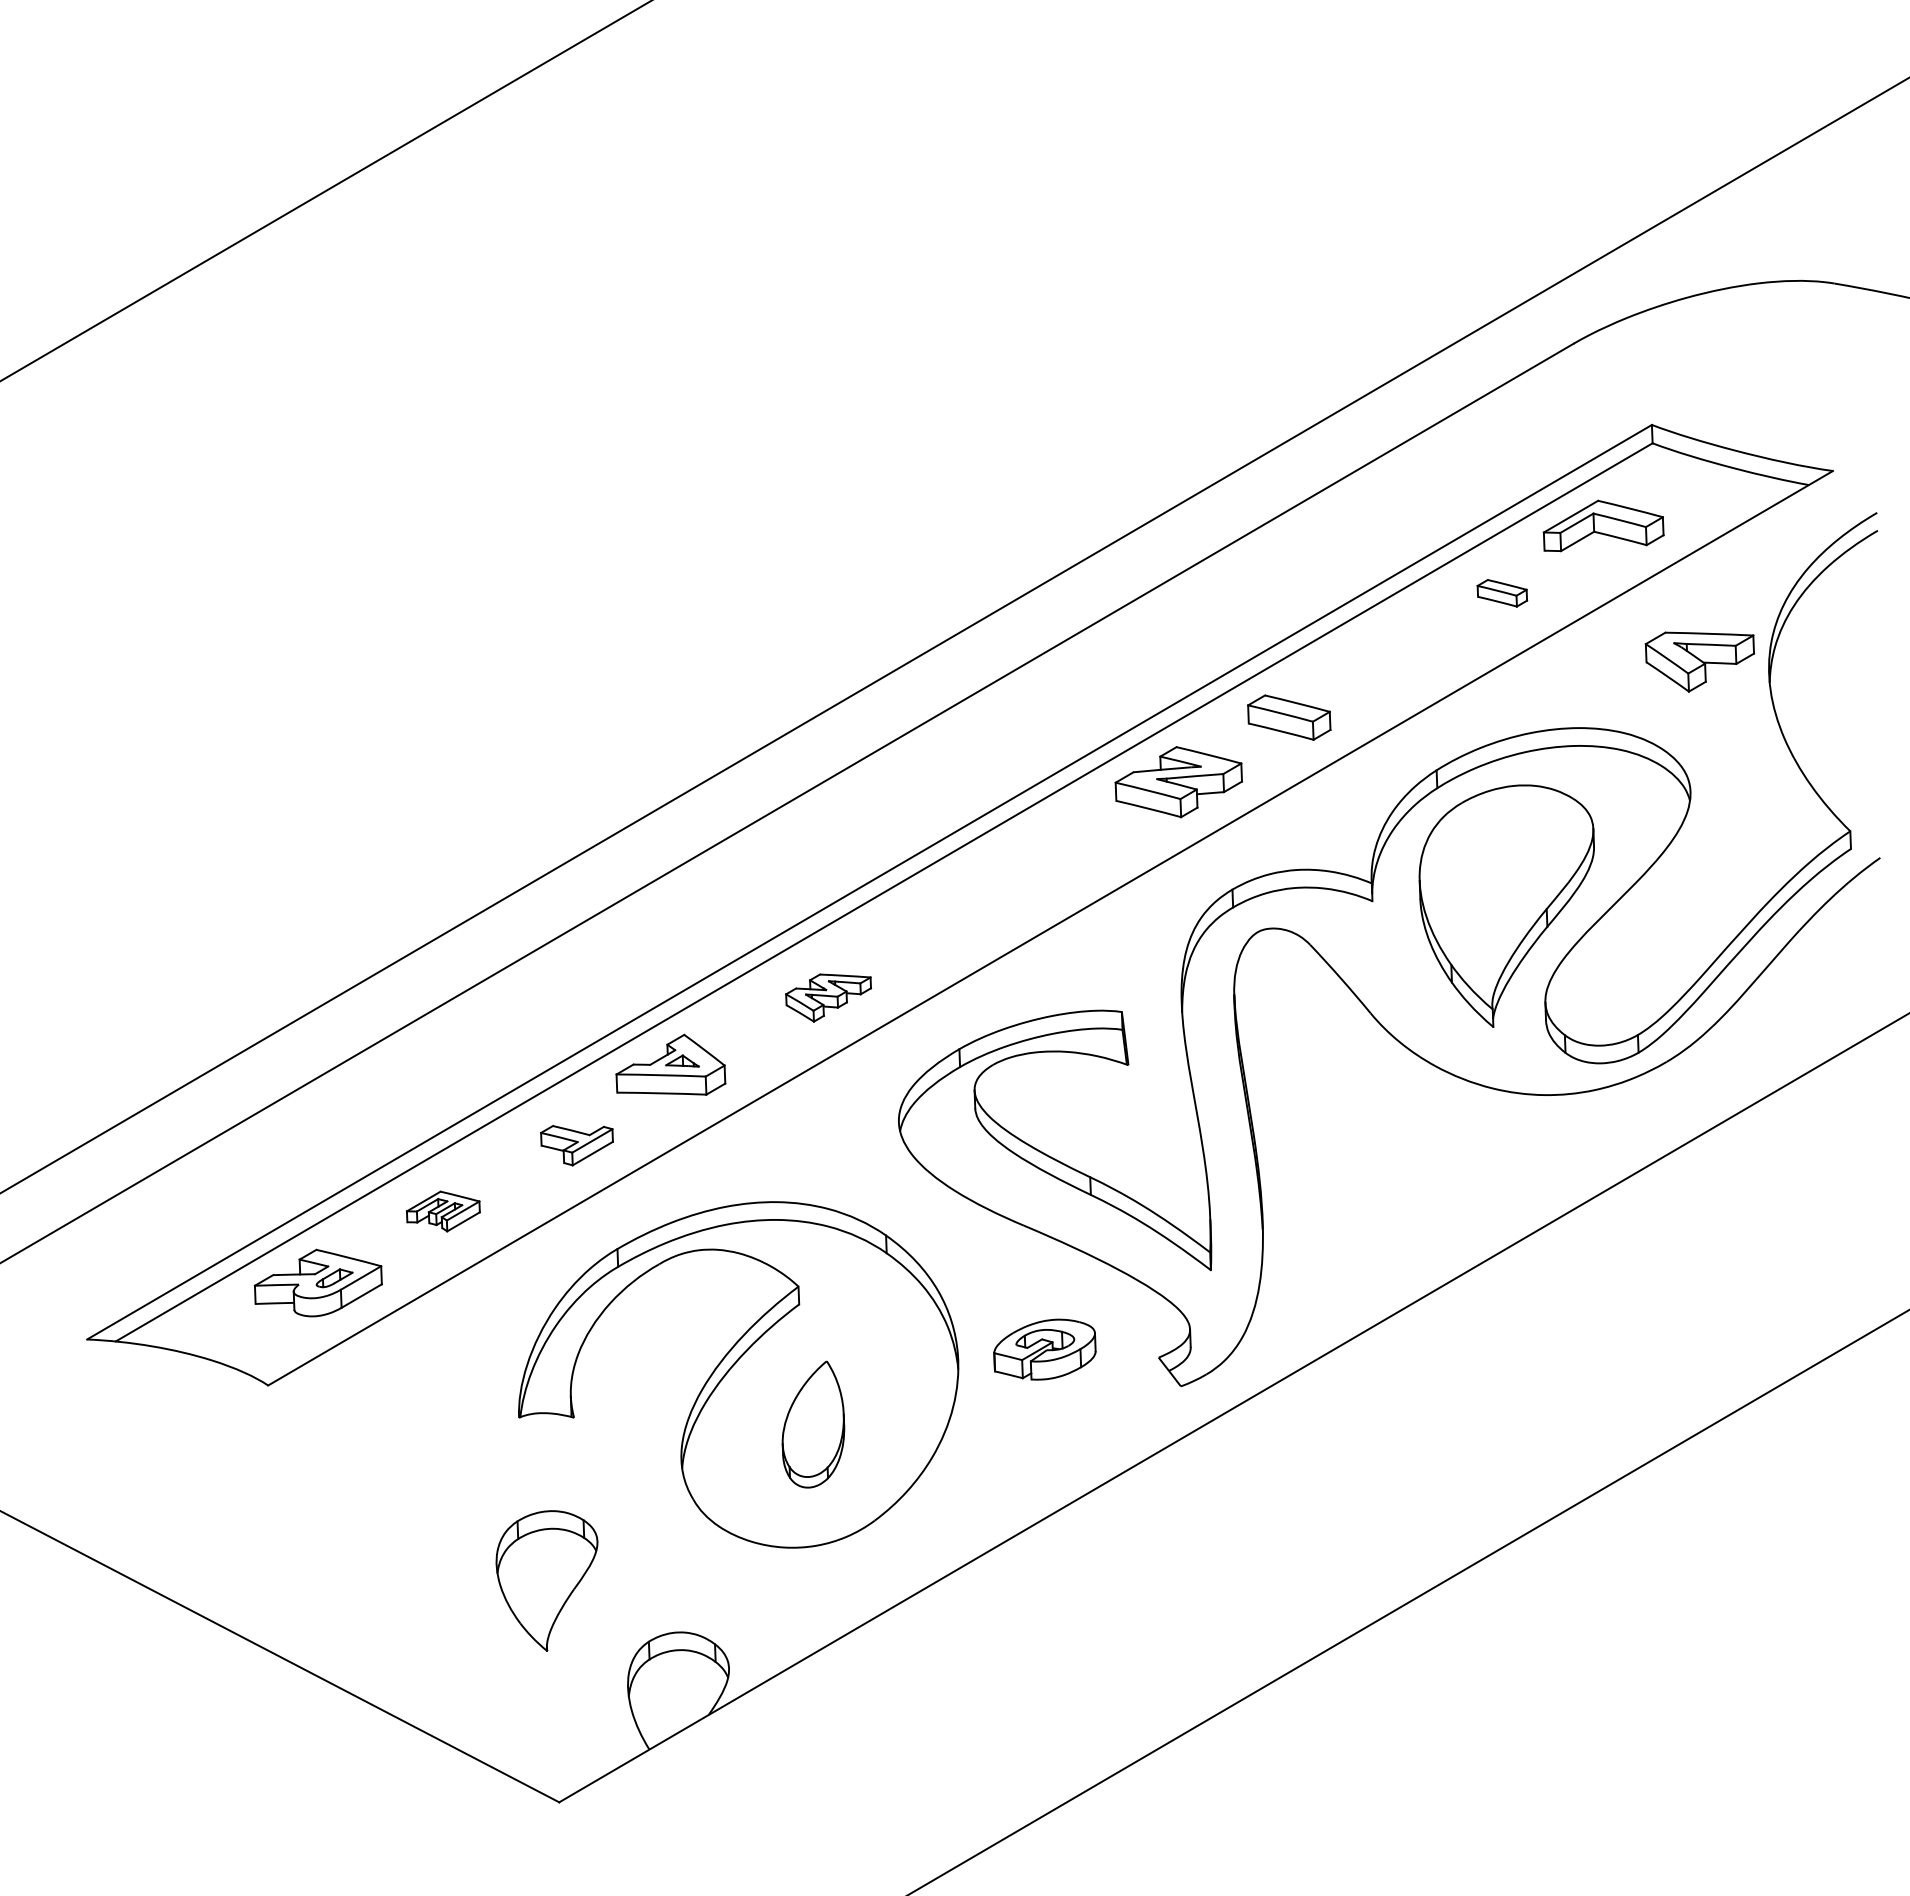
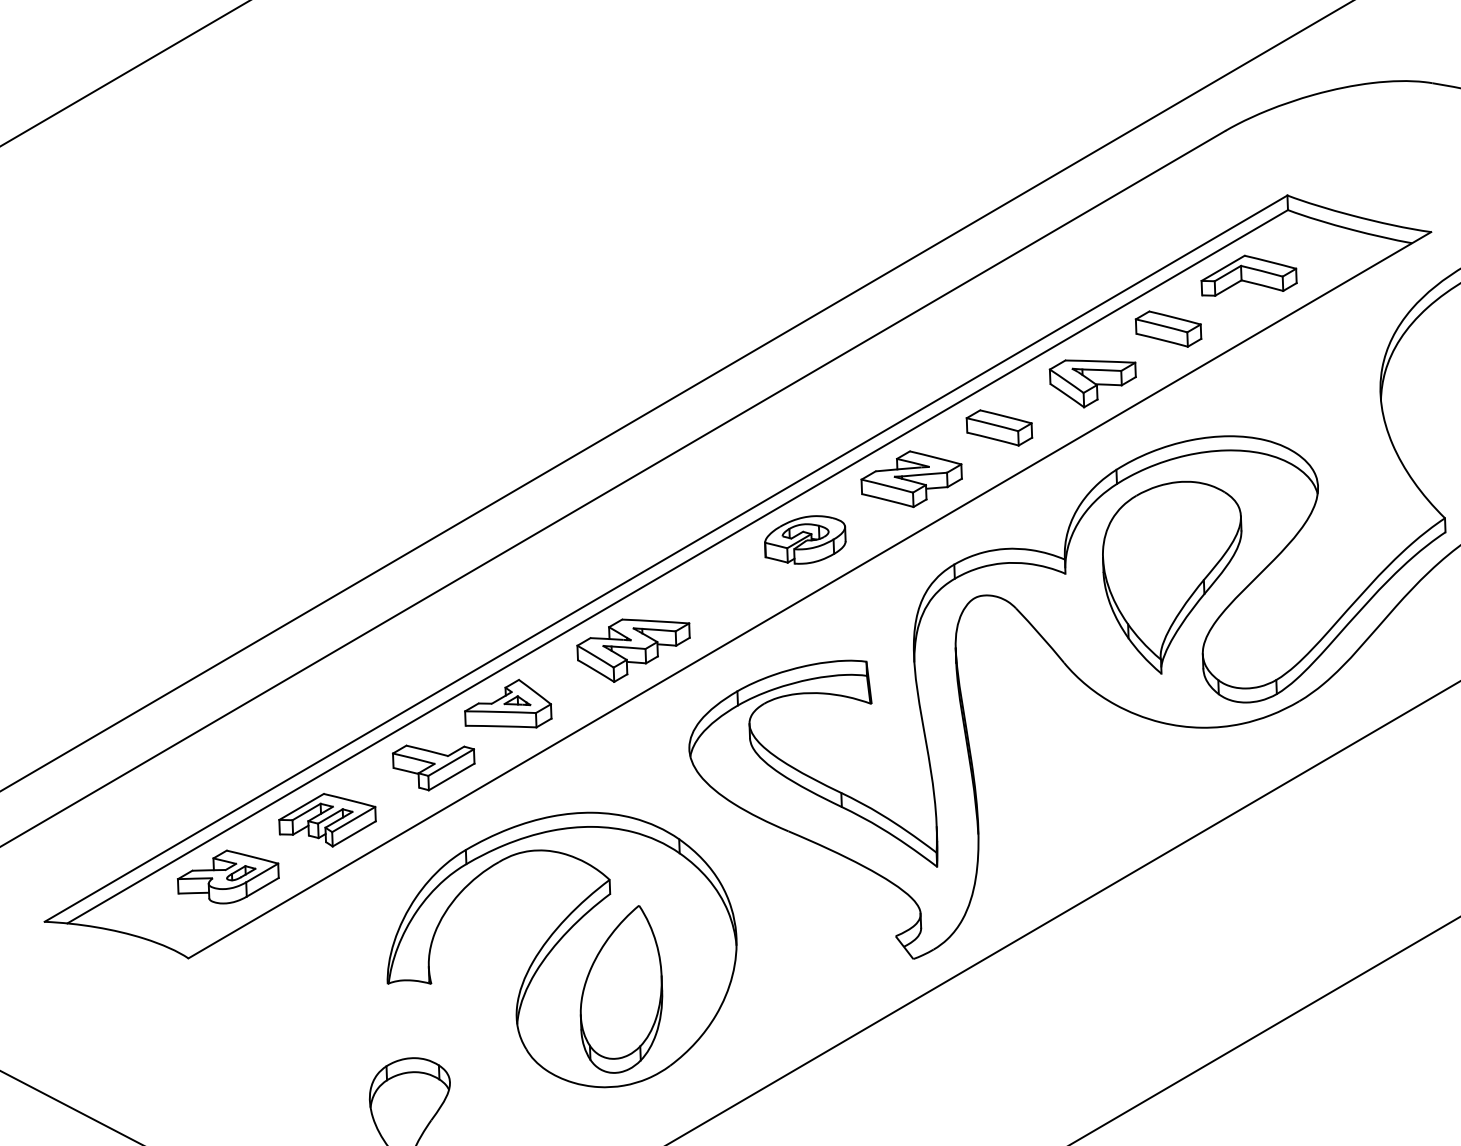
part: (1502, 593) -> (1168, 329), size x1.67
part: (1699, 661) -> (1092, 383), moved
part: (828, 997) -> (633, 650), size x1.67
part: (576, 1145) -> (433, 767), size x1.43
part: (443, 1211) -> (327, 820), size x1.67
part: (1044, 1349) -> (805, 539), moved
part: (813, 1424) -> (621, 989), size x1.67

